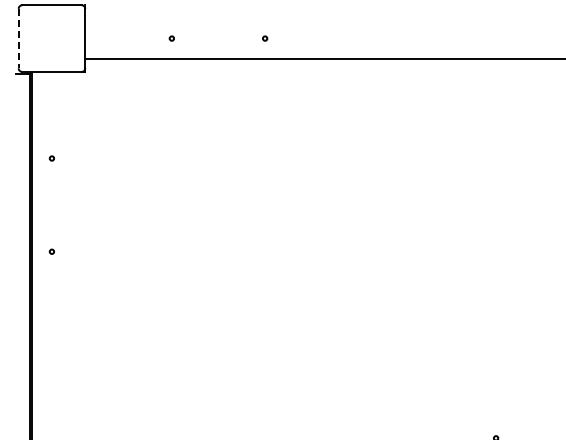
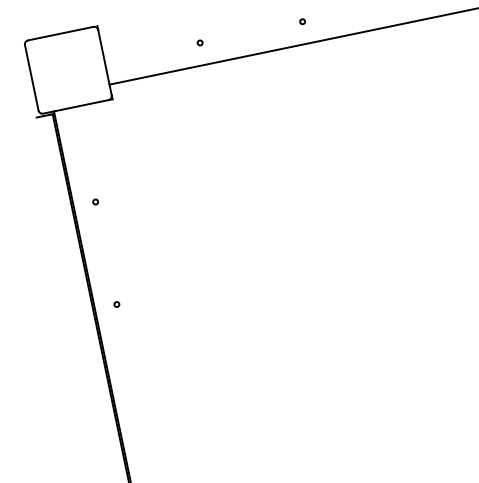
line: (18, 38) -> (31, 77), dashed -> solid

